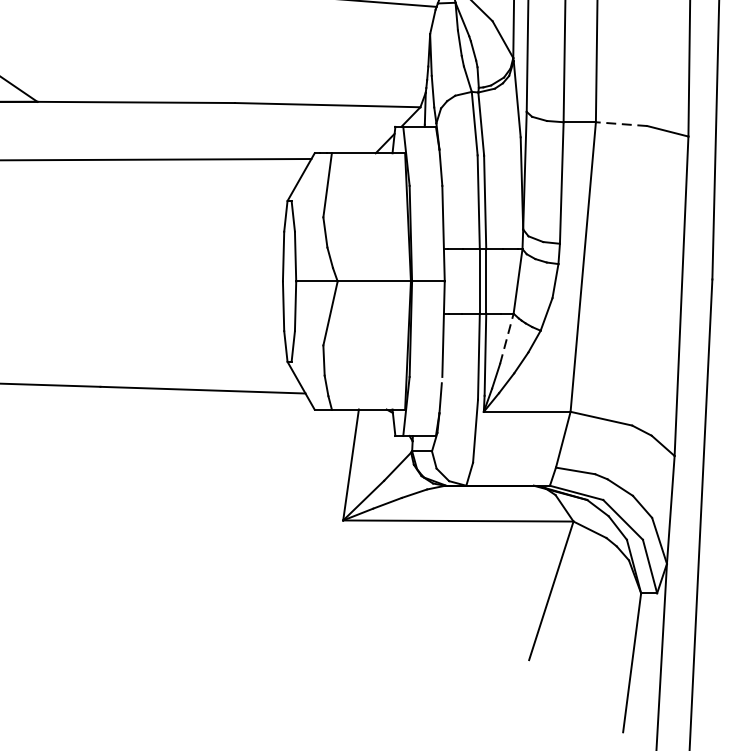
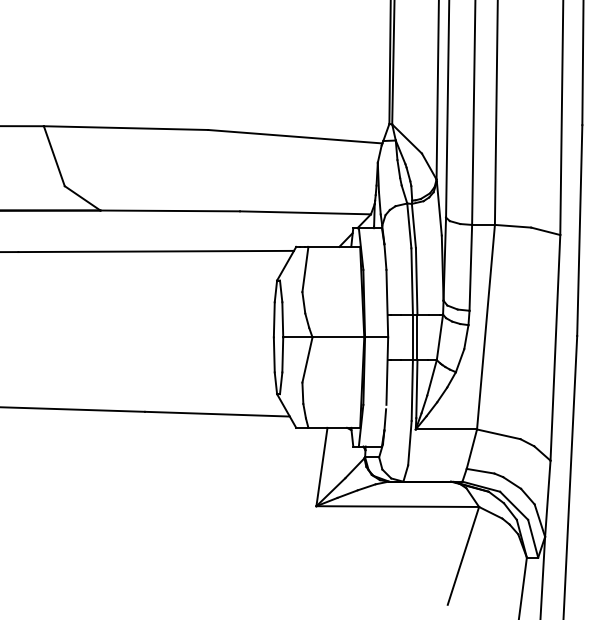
line: (620, 124) -> (512, 226), dashed -> solid
line: (507, 338) -> (432, 377), dashed -> solid

